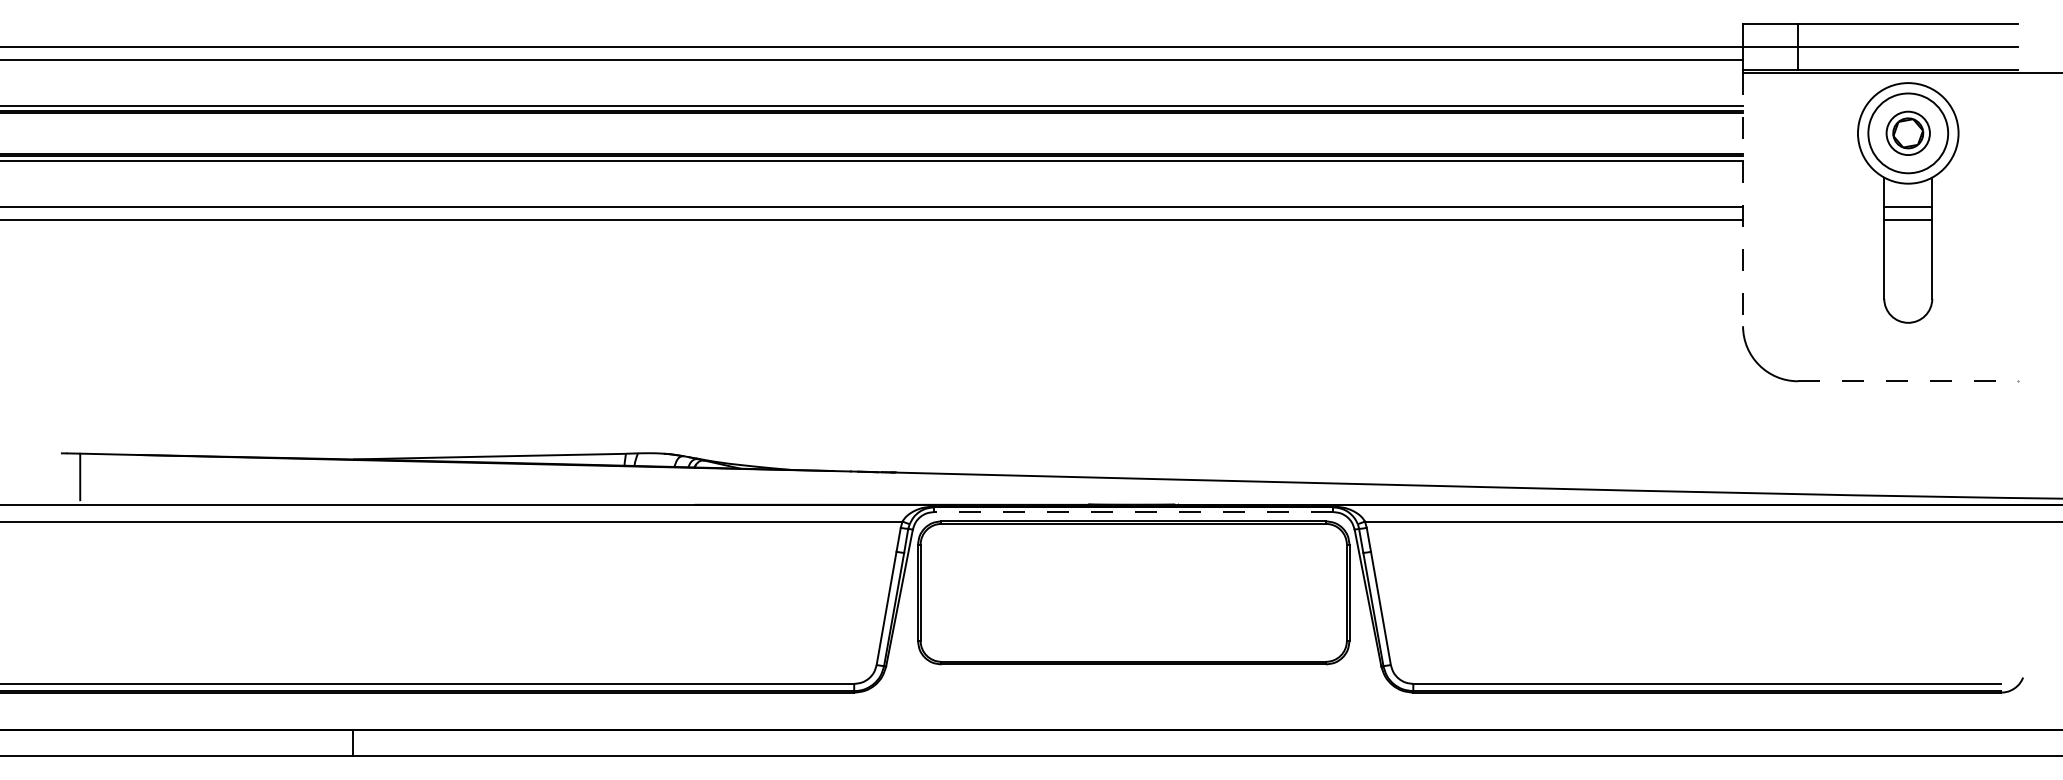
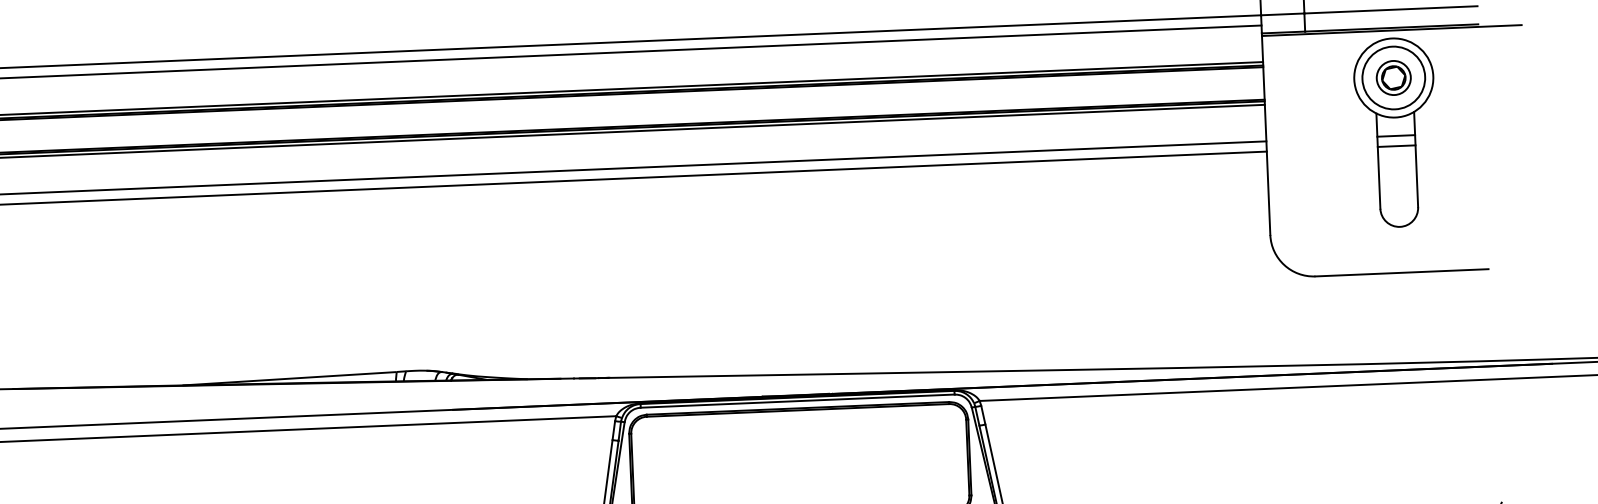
line: (1743, 199) -> (1266, 135), dashed -> solid
line: (1908, 381) -> (1402, 272), dashed -> solid
line: (1133, 512) -> (797, 401), dashed -> solid

